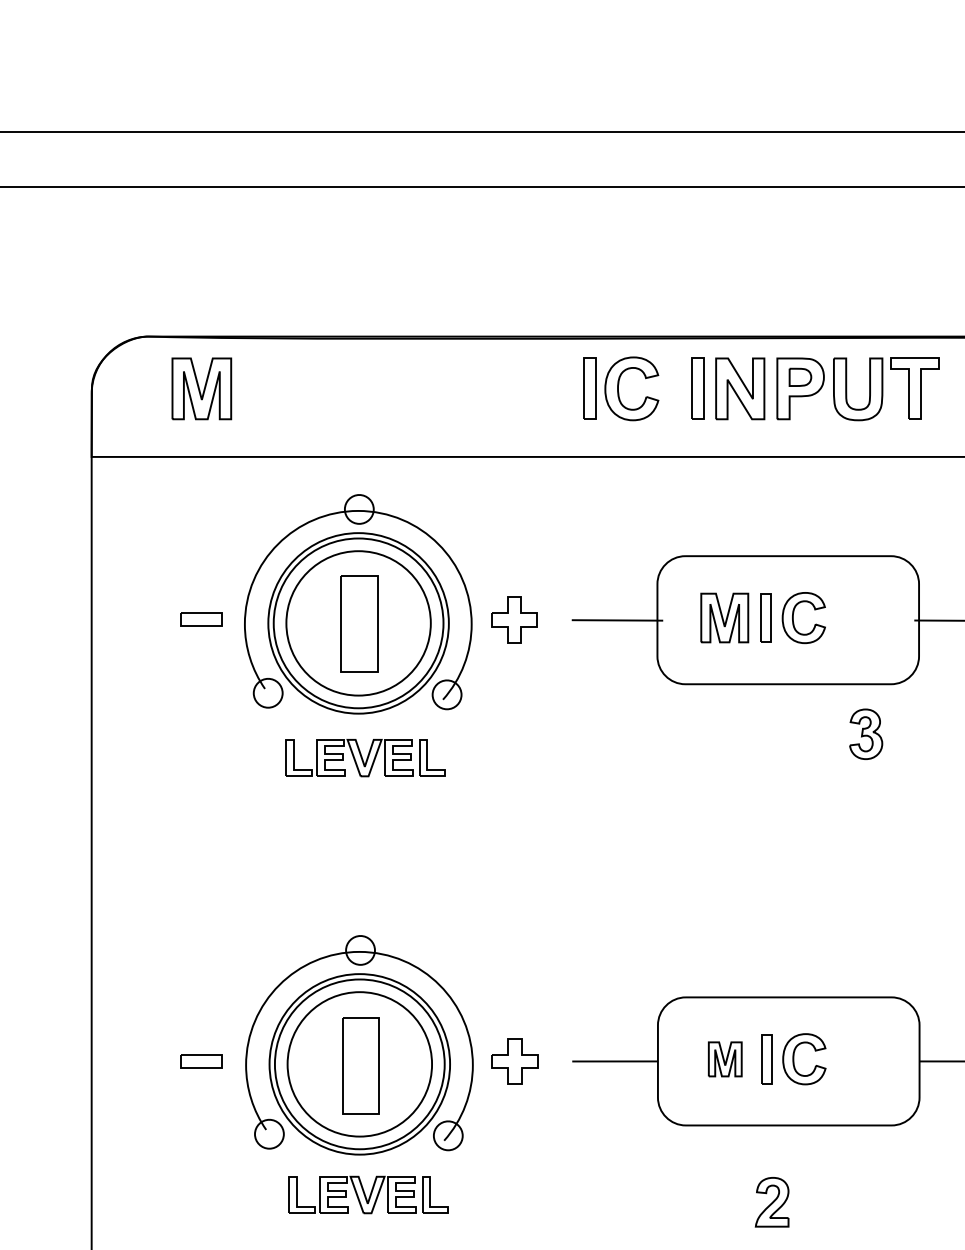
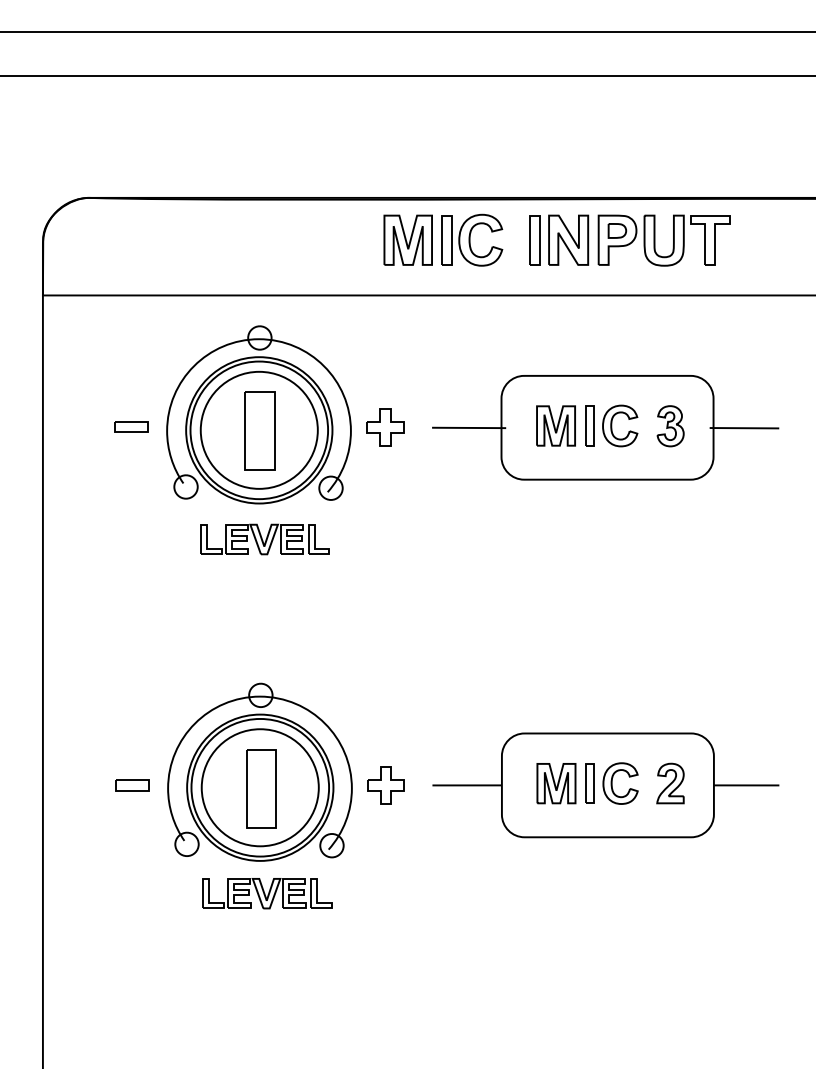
part: (200, 387) -> (407, 239), moved
part: (865, 734) -> (670, 426), moved
part: (725, 1059) -> (556, 783), size x1.43
part: (772, 1202) -> (670, 783), moved

